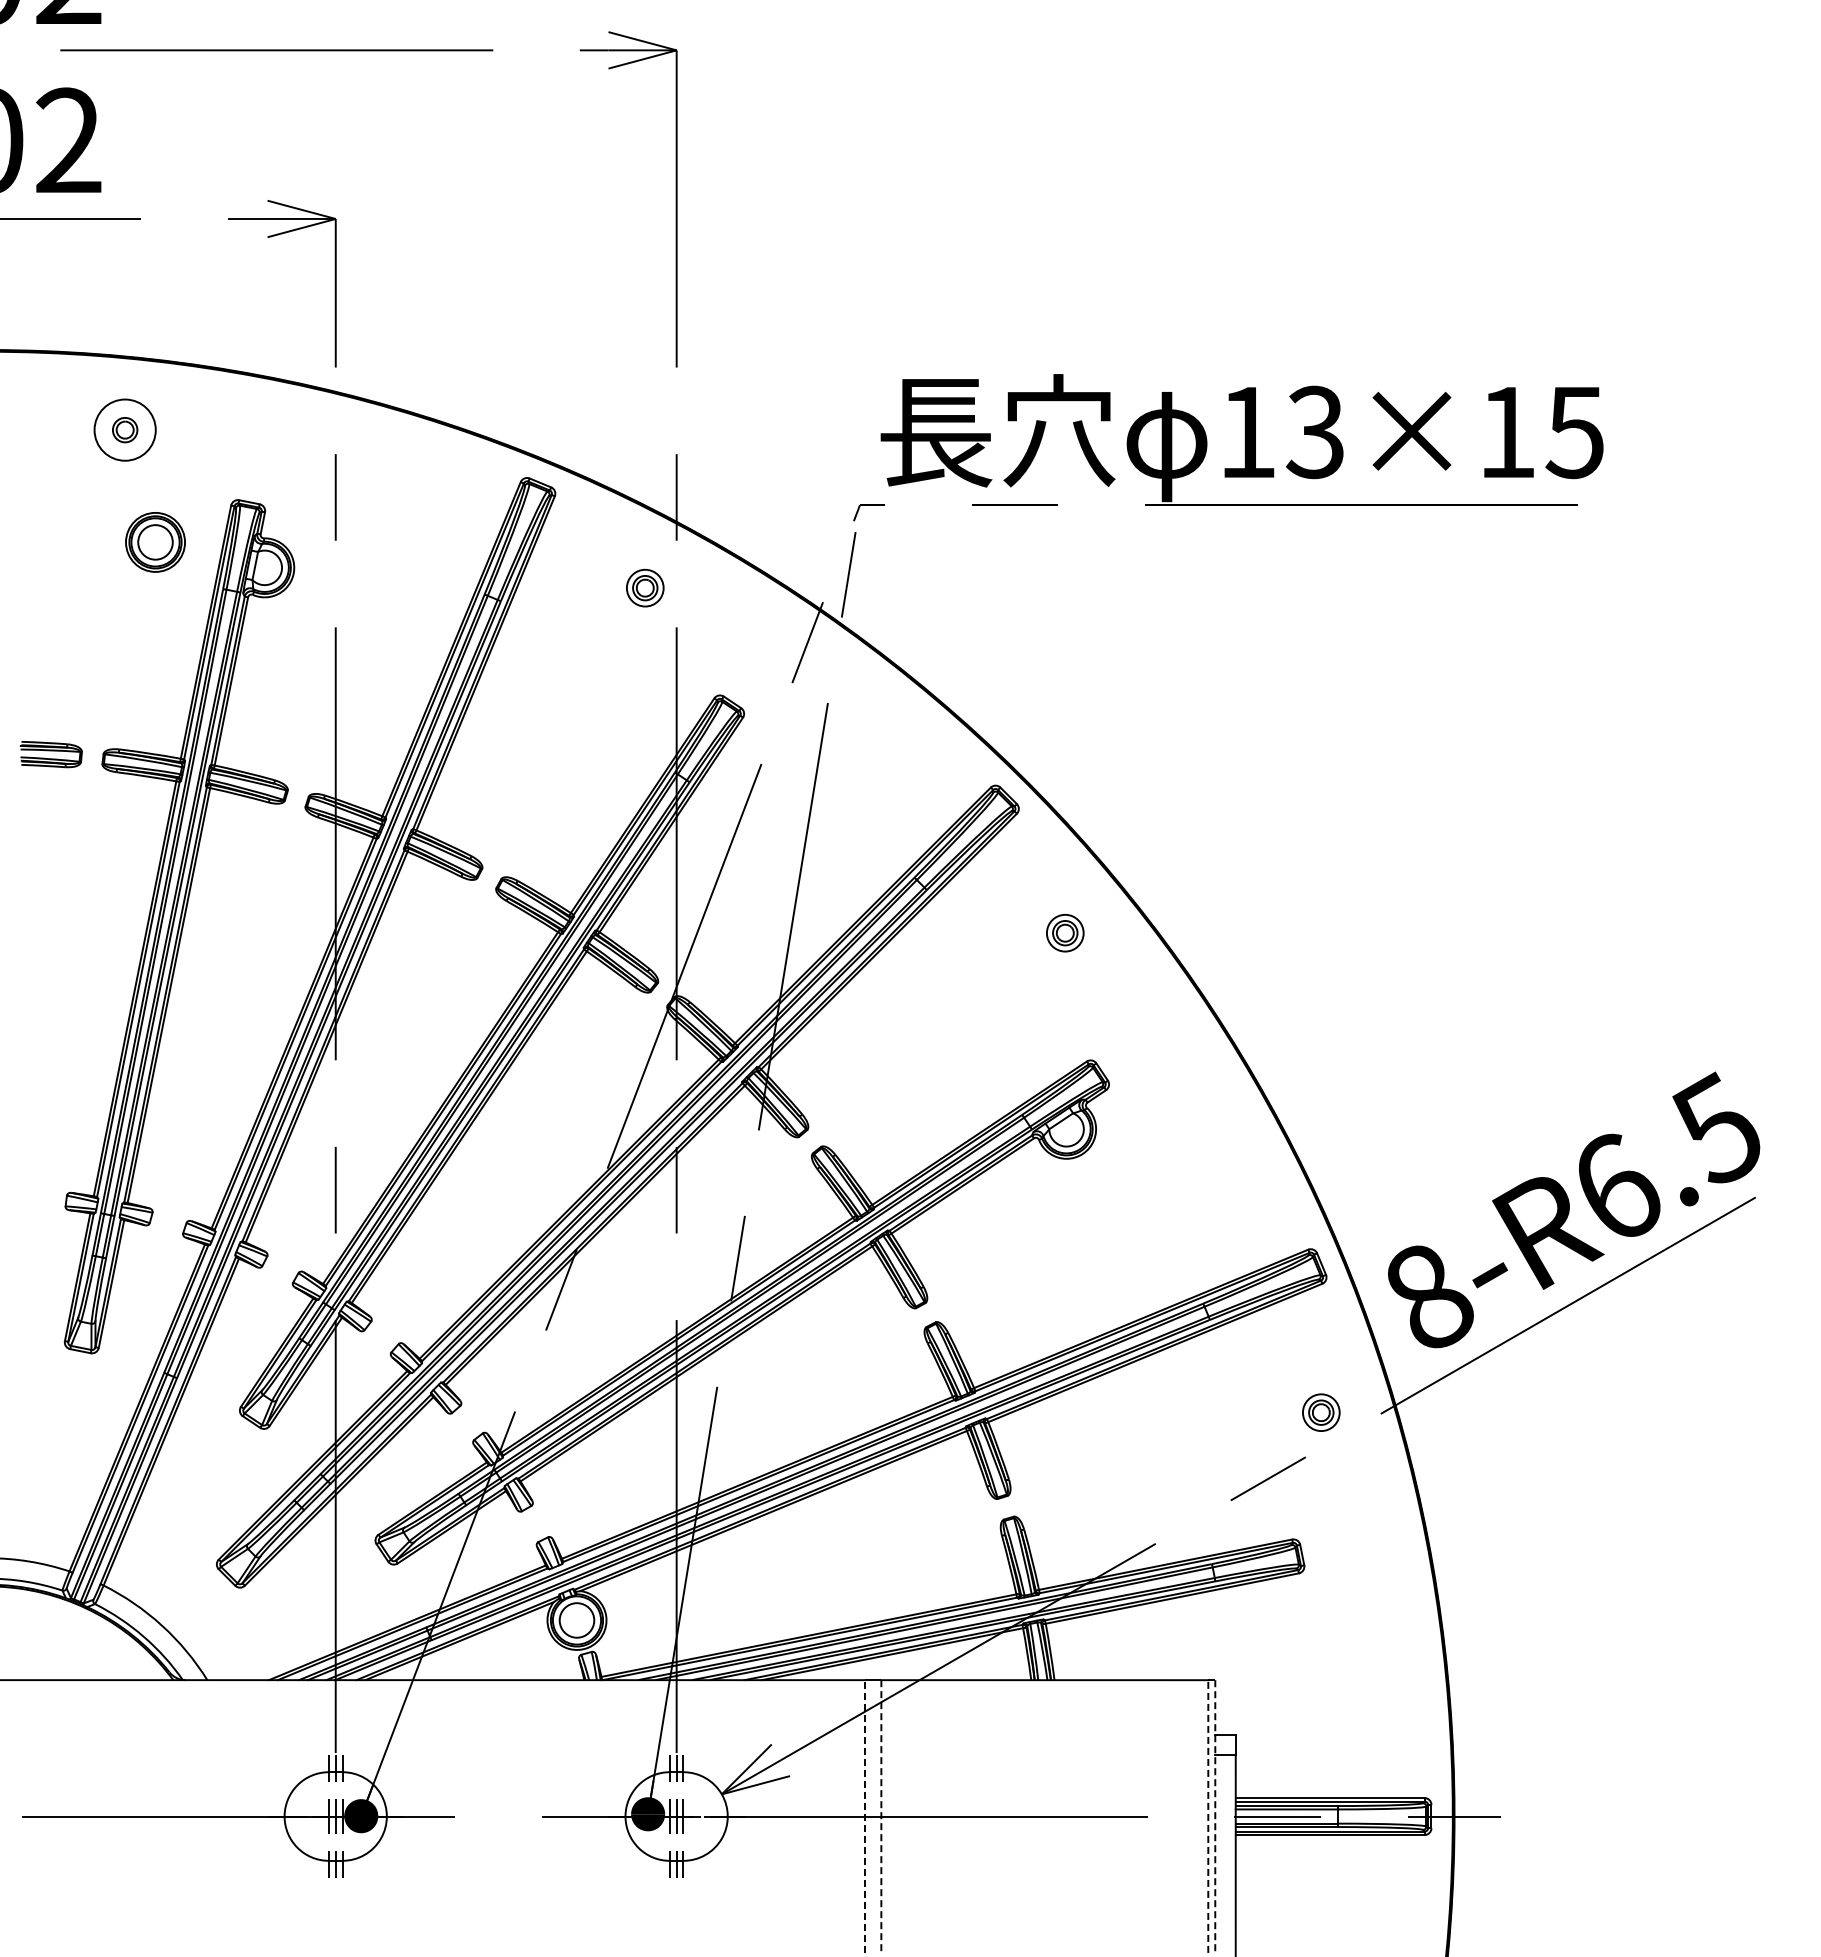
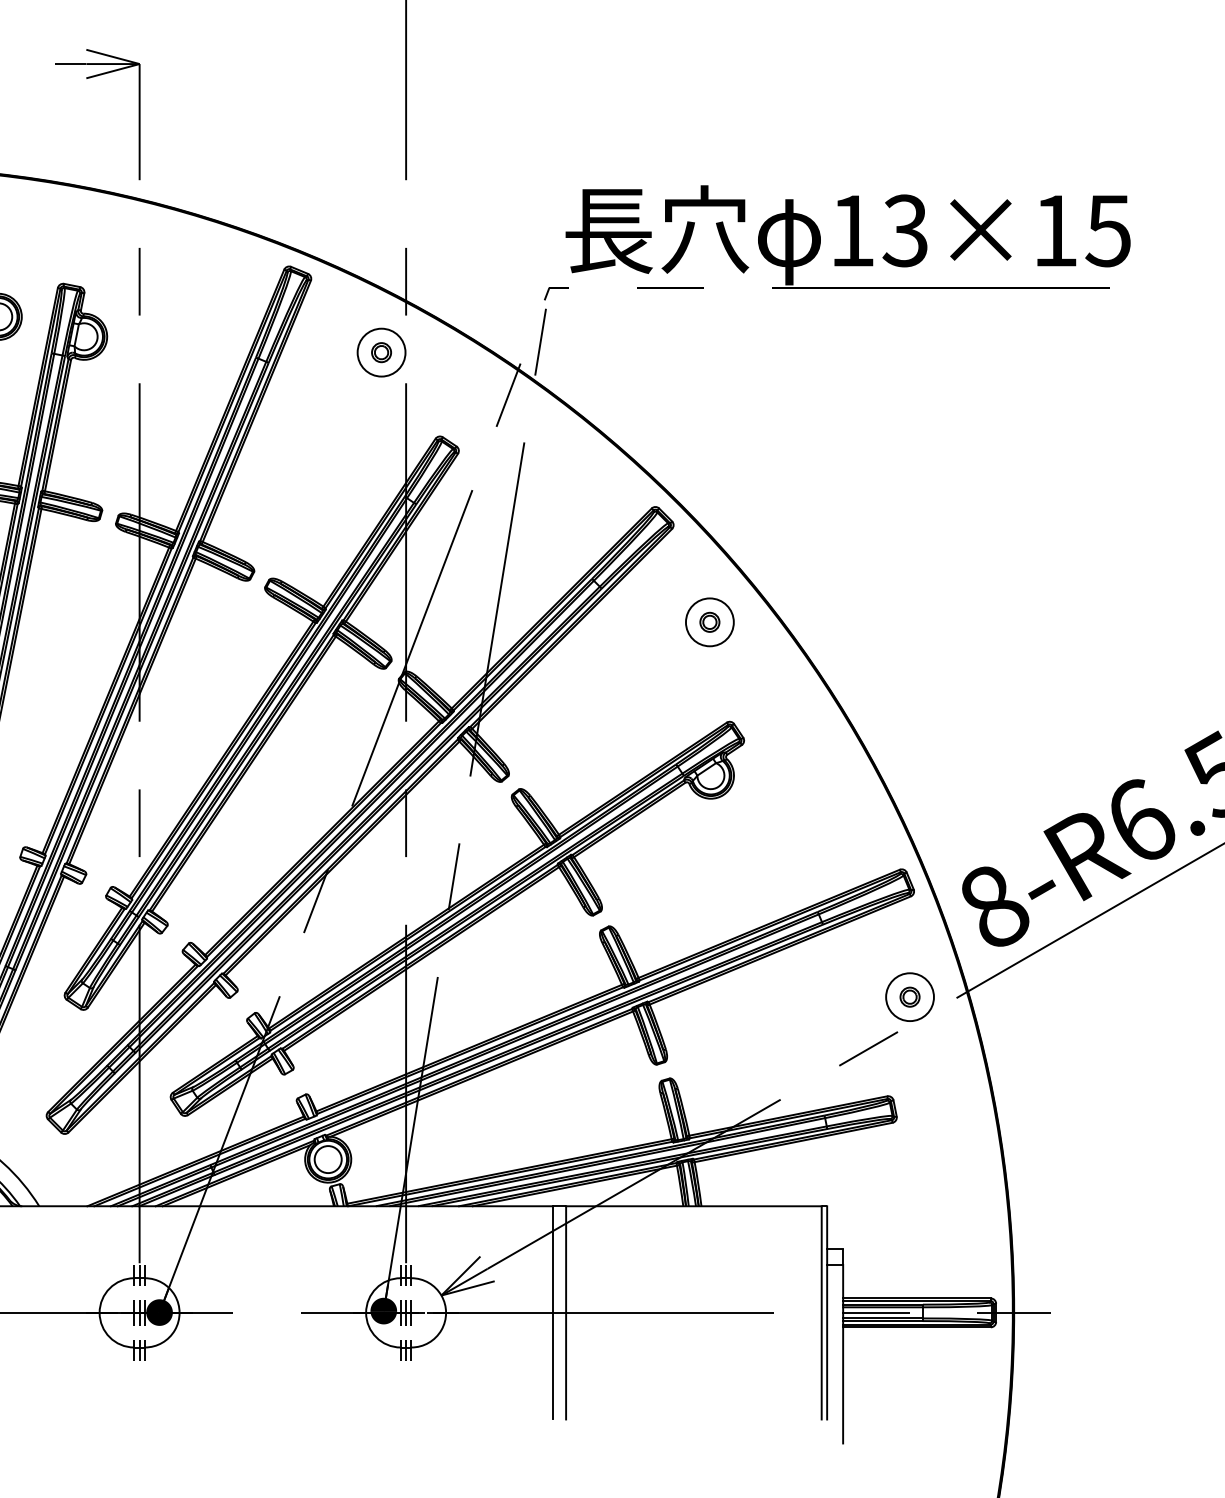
circle: (644, 587) -> (380, 352), size x1.67
circle: (1064, 932) -> (709, 621), size x1.67
circle: (1320, 1412) -> (909, 997), size x1.67
line: (864, 1816) -> (552, 1312), dashed -> solid
line: (1208, 1816) -> (821, 1312), dashed -> solid
line: (881, 1817) -> (566, 1313), dashed -> solid
line: (1215, 1817) -> (827, 1313), dashed -> solid

